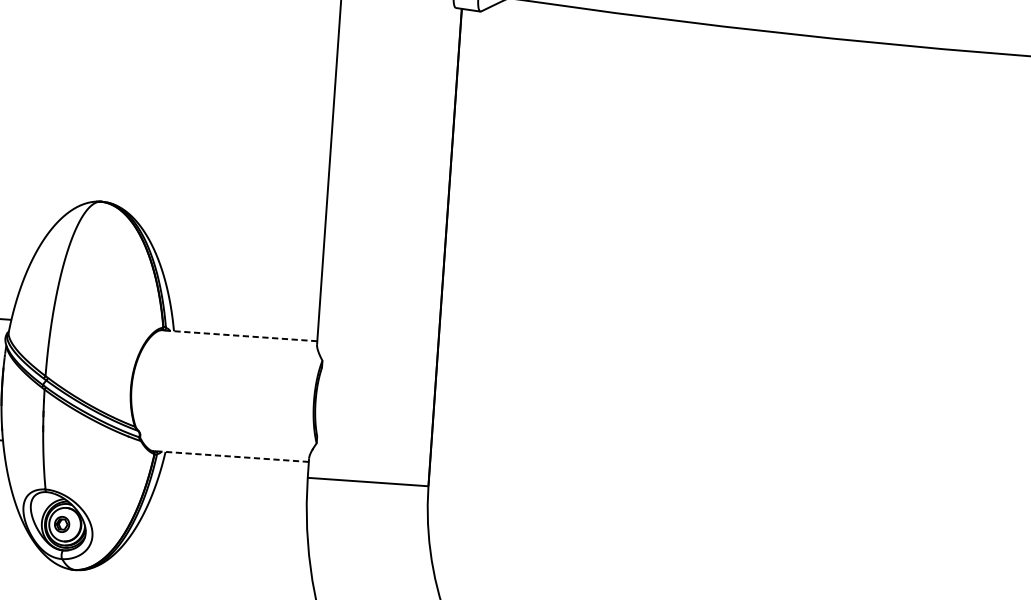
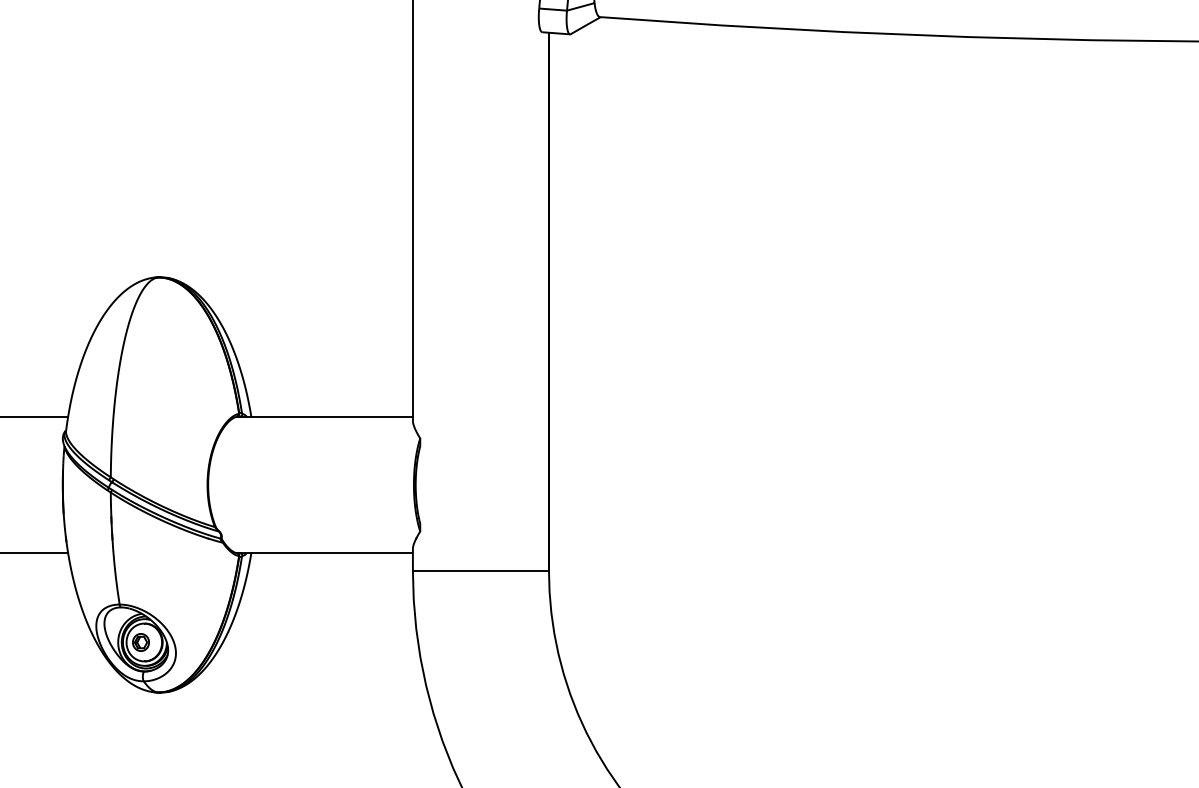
line: (238, 335) -> (323, 416), dashed -> solid
line: (229, 456) -> (323, 553), dashed -> solid

